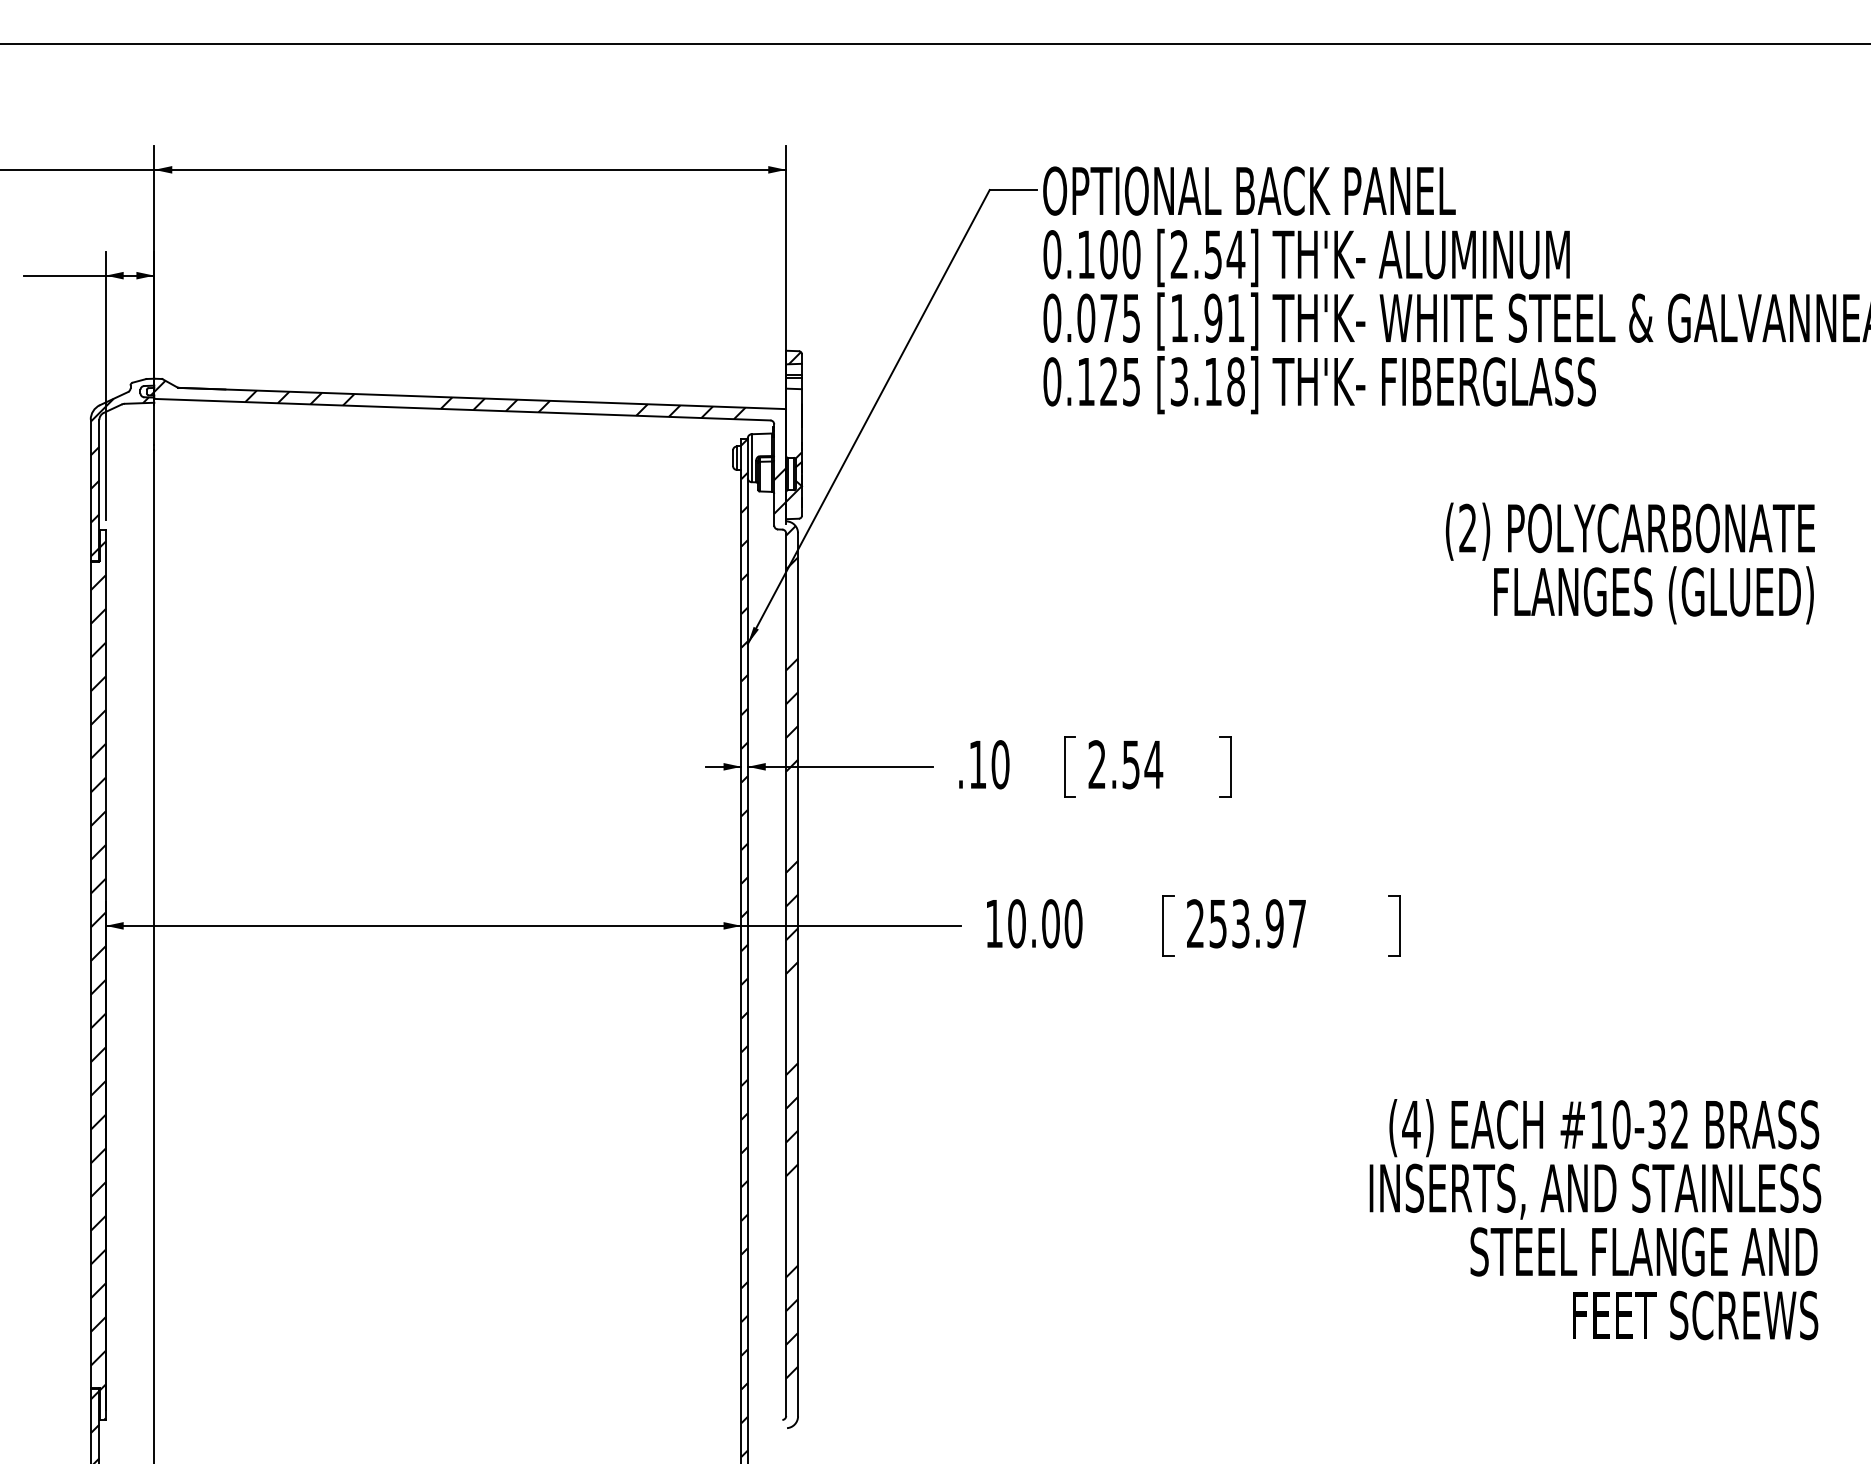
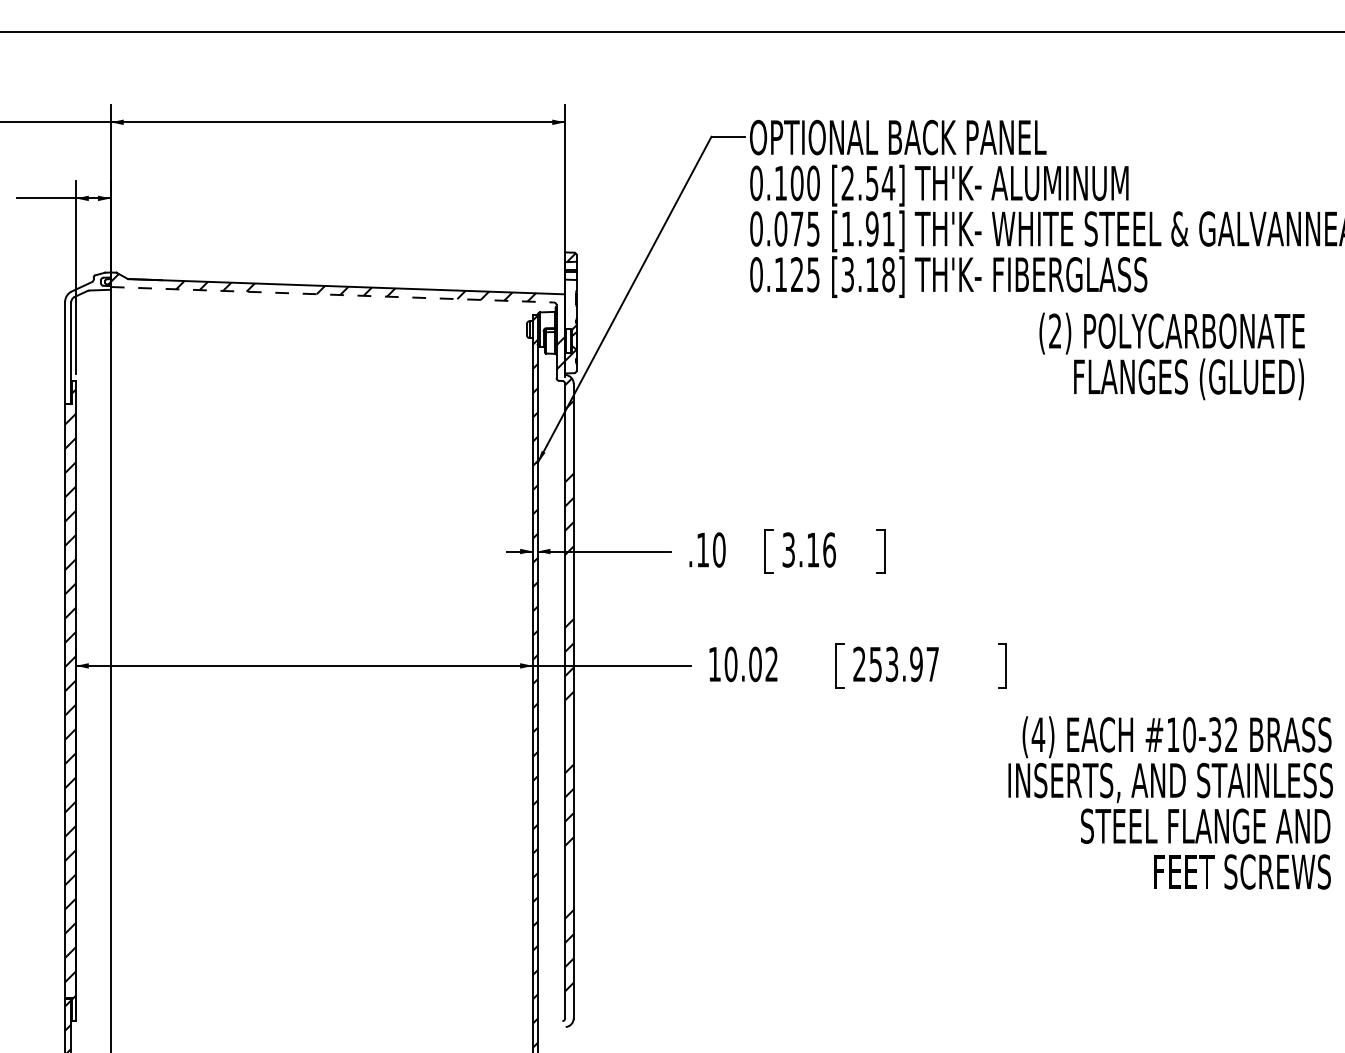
line: (462, 409) -> (332, 294), solid -> dashed
hatch: (119, 476) -> (85, 342), removed
text: (1629, 563) -> (1171, 356), moved
text: (1125, 764) -> (809, 549), 2.54 -> 3.16
text: (1073, 923) -> (771, 664), 10.00 -> 10.02
text: (1595, 1219) -> (1170, 802), moved

